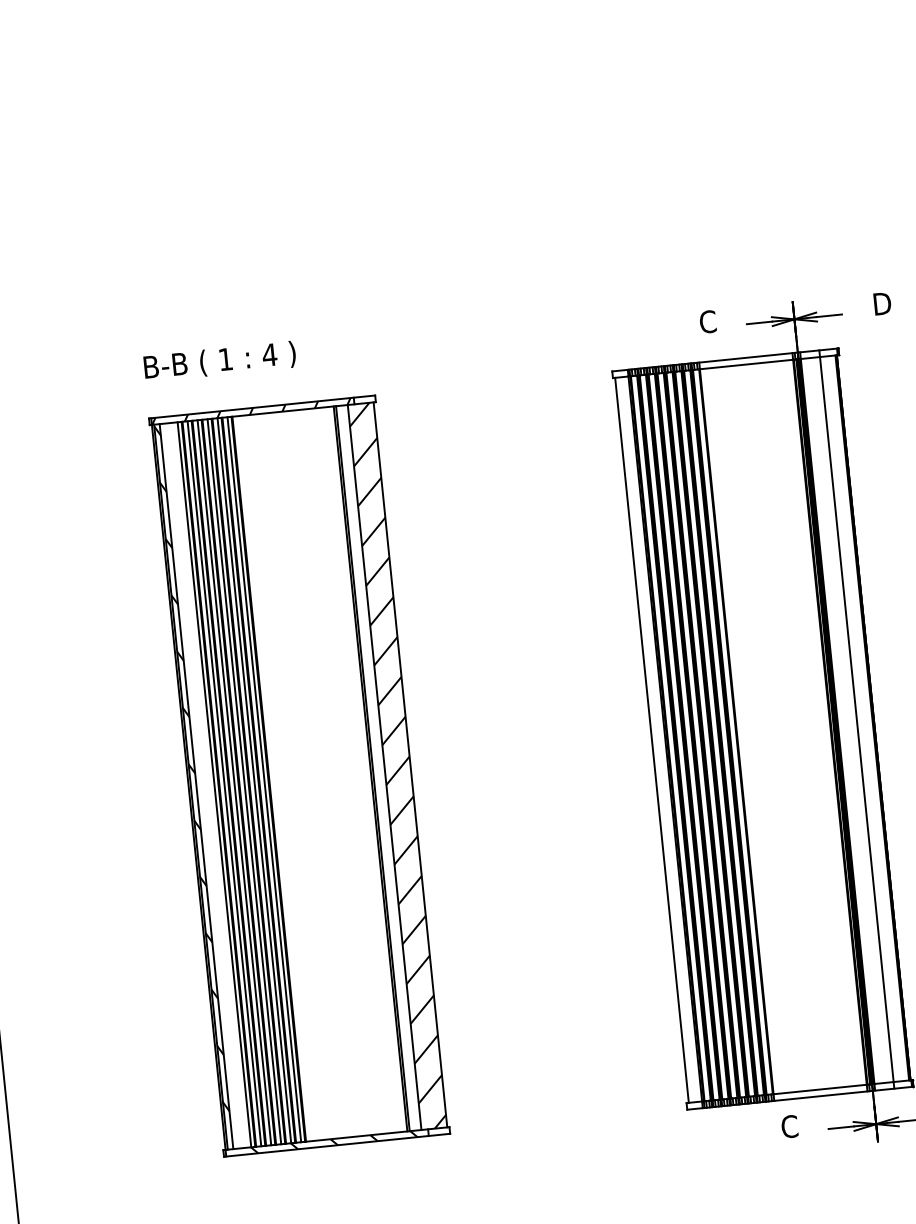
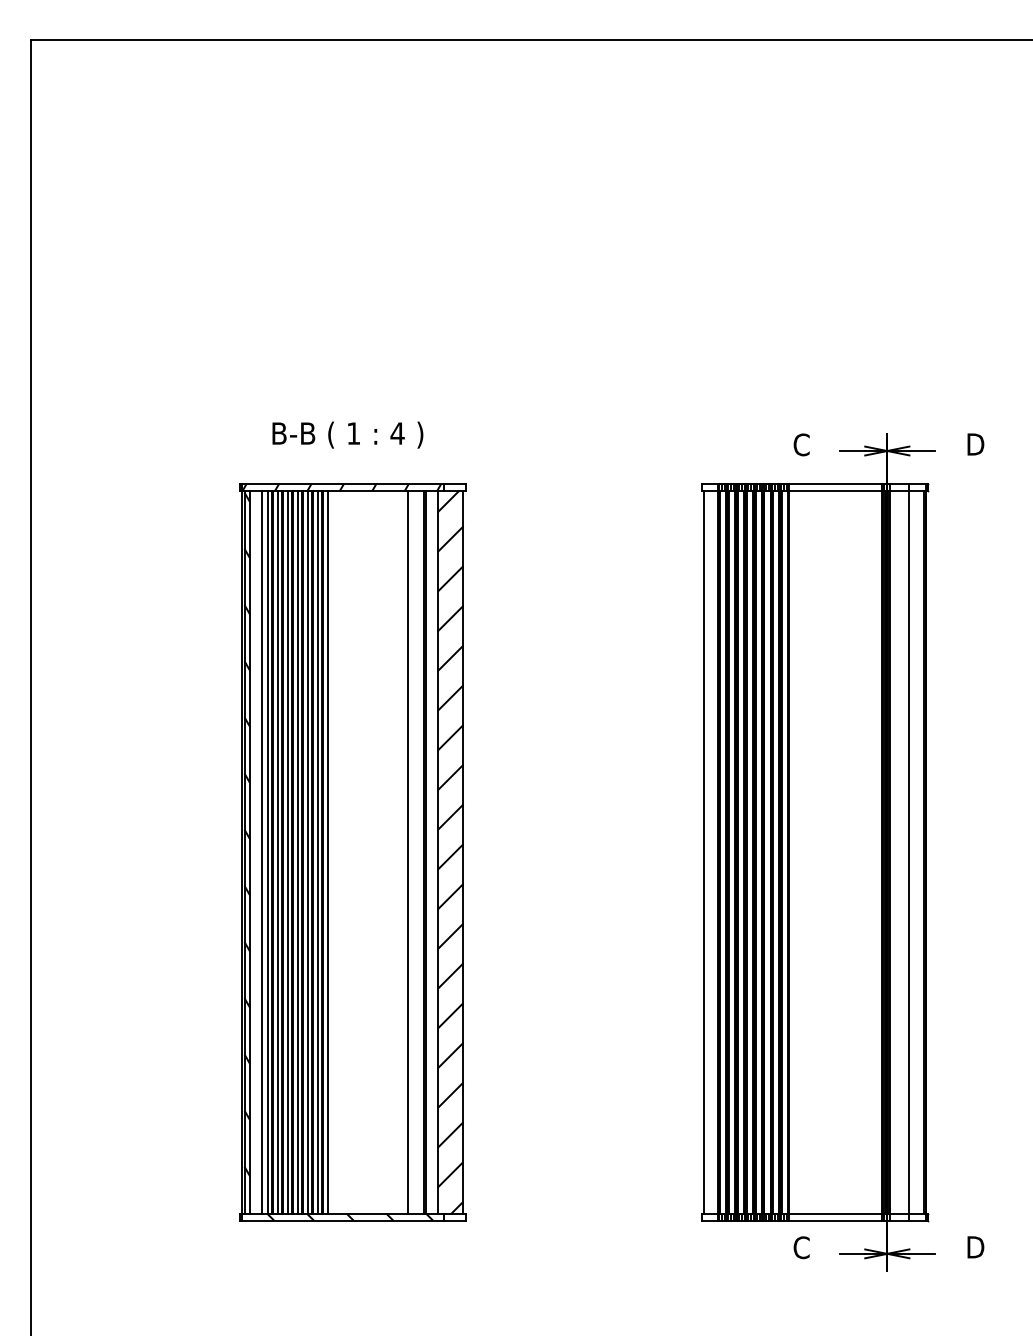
text: (219, 361) -> (347, 434), moved
line: (354, 770) -> (407, 852), added
line: (274, 778) -> (327, 852), added
line: (207, 785) -> (261, 852), added

